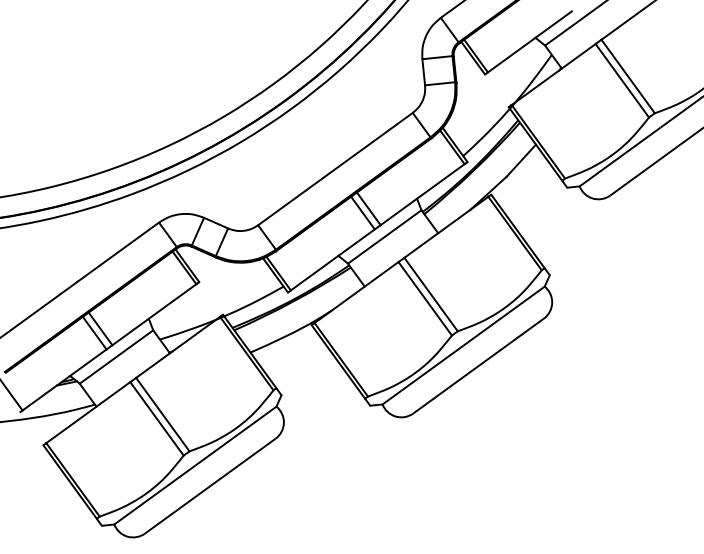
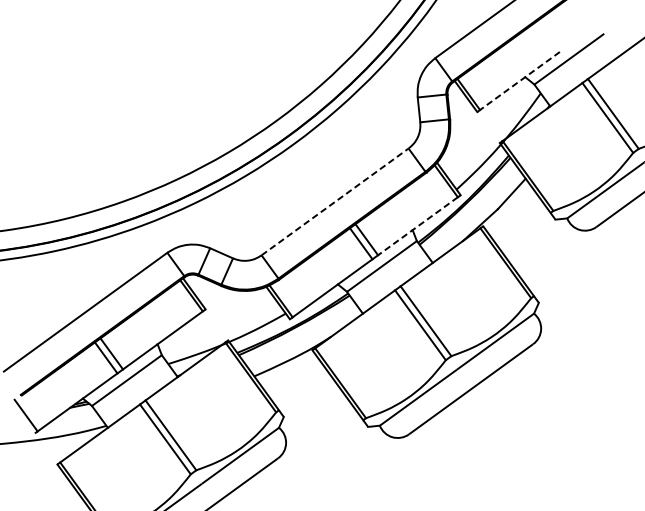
line: (529, 41) -> (519, 80), solid -> dashed
line: (335, 169) -> (335, 202), solid -> dashed
line: (422, 194) -> (417, 226), solid -> dashed

